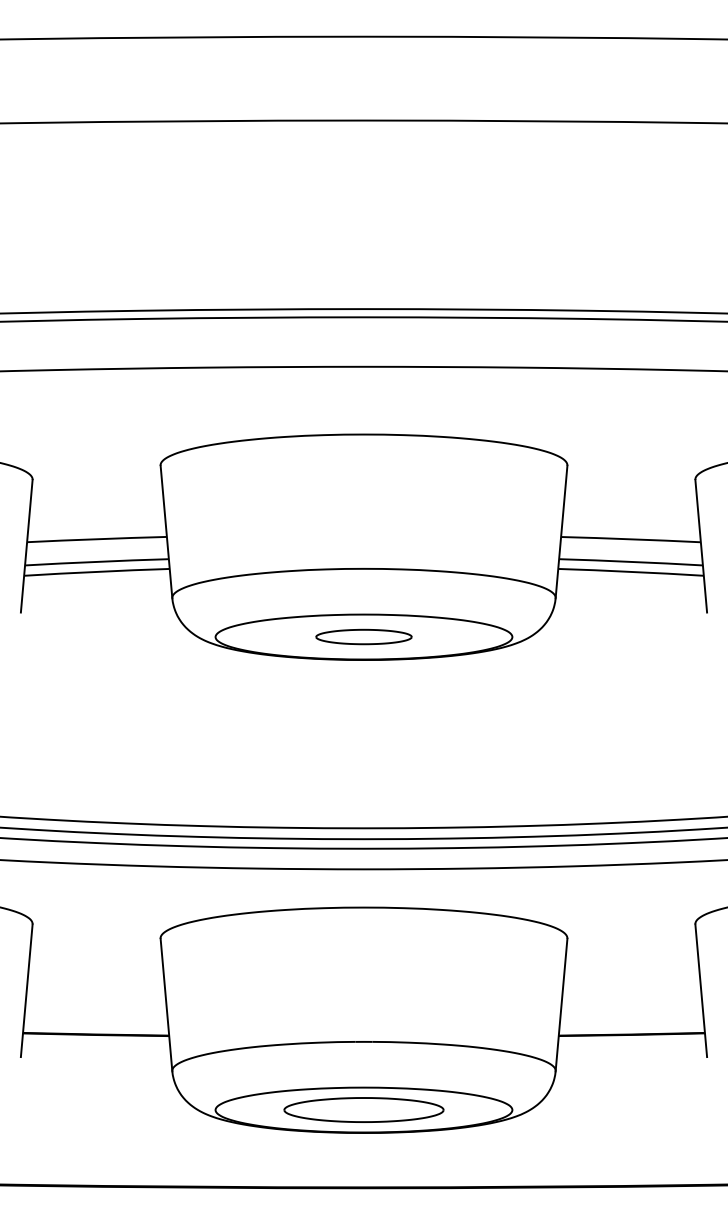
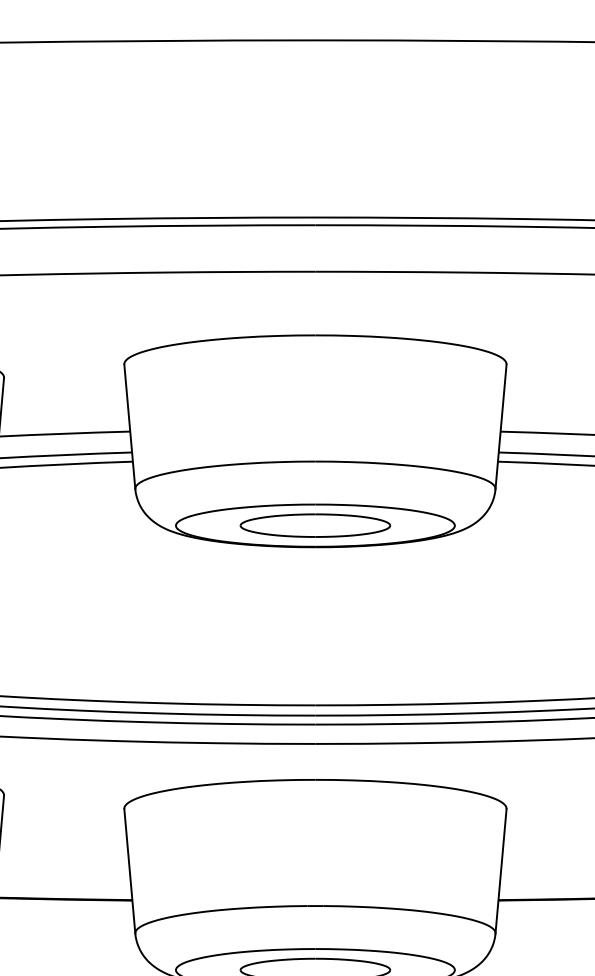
part: (363, 636) -> (314, 525), size x1.67

